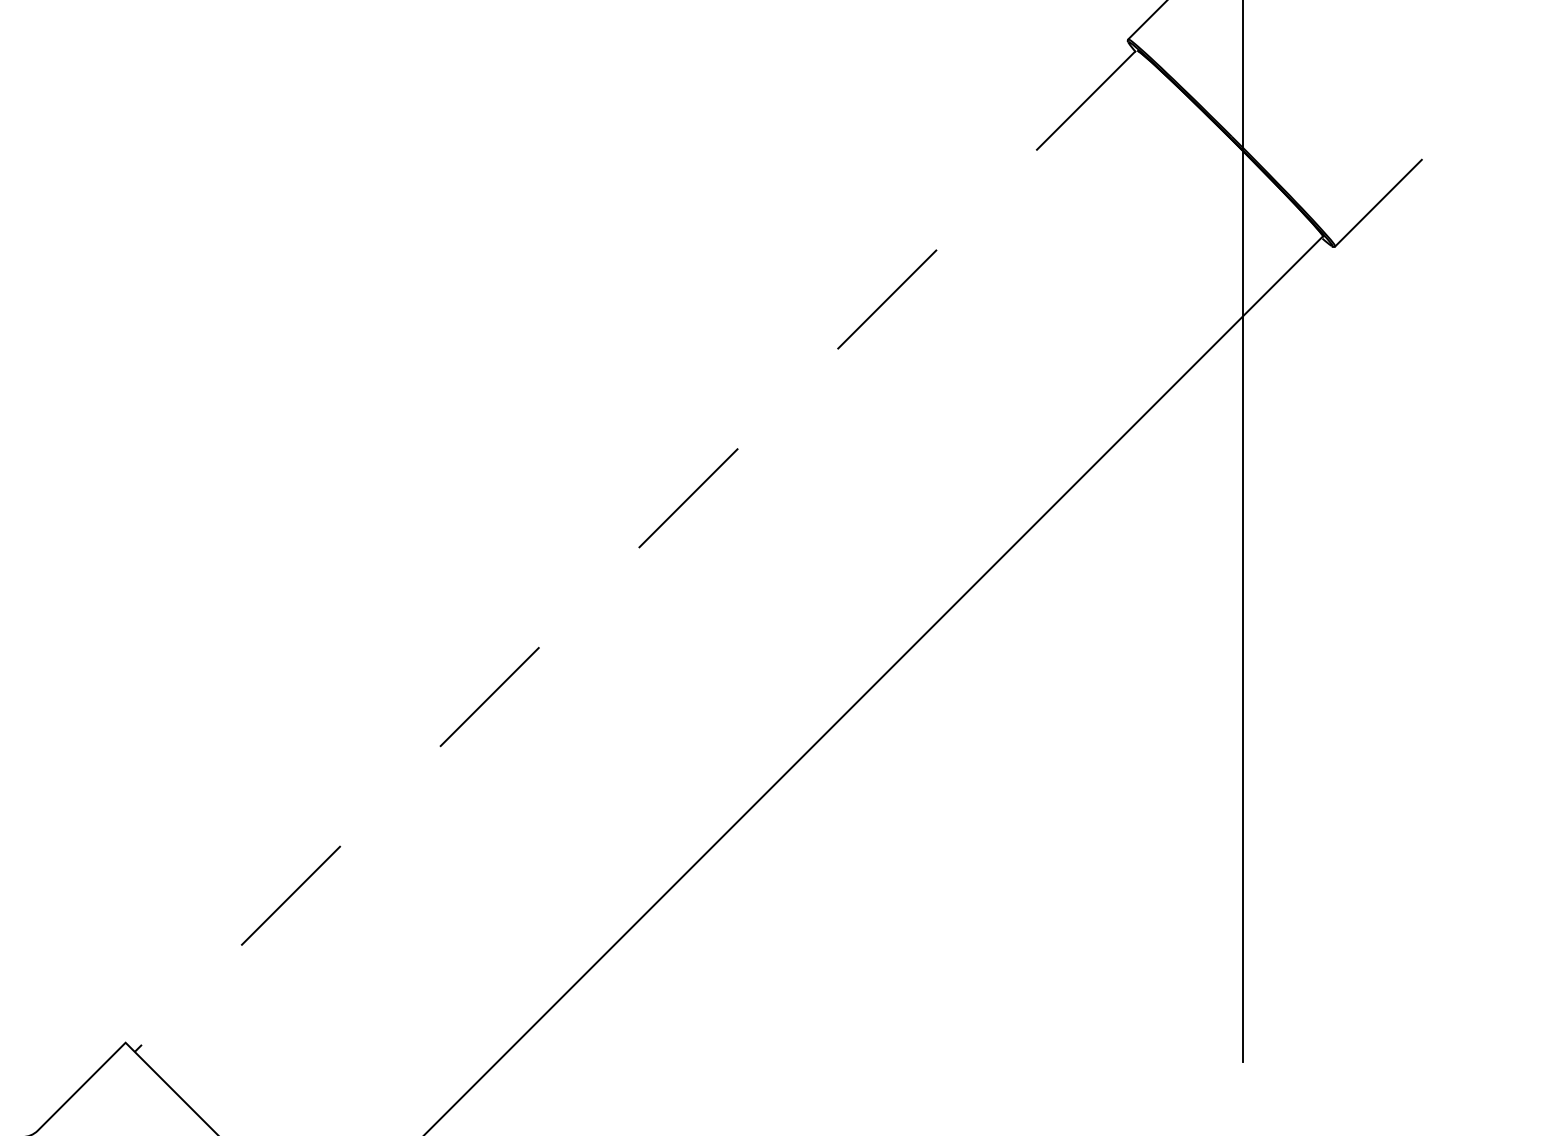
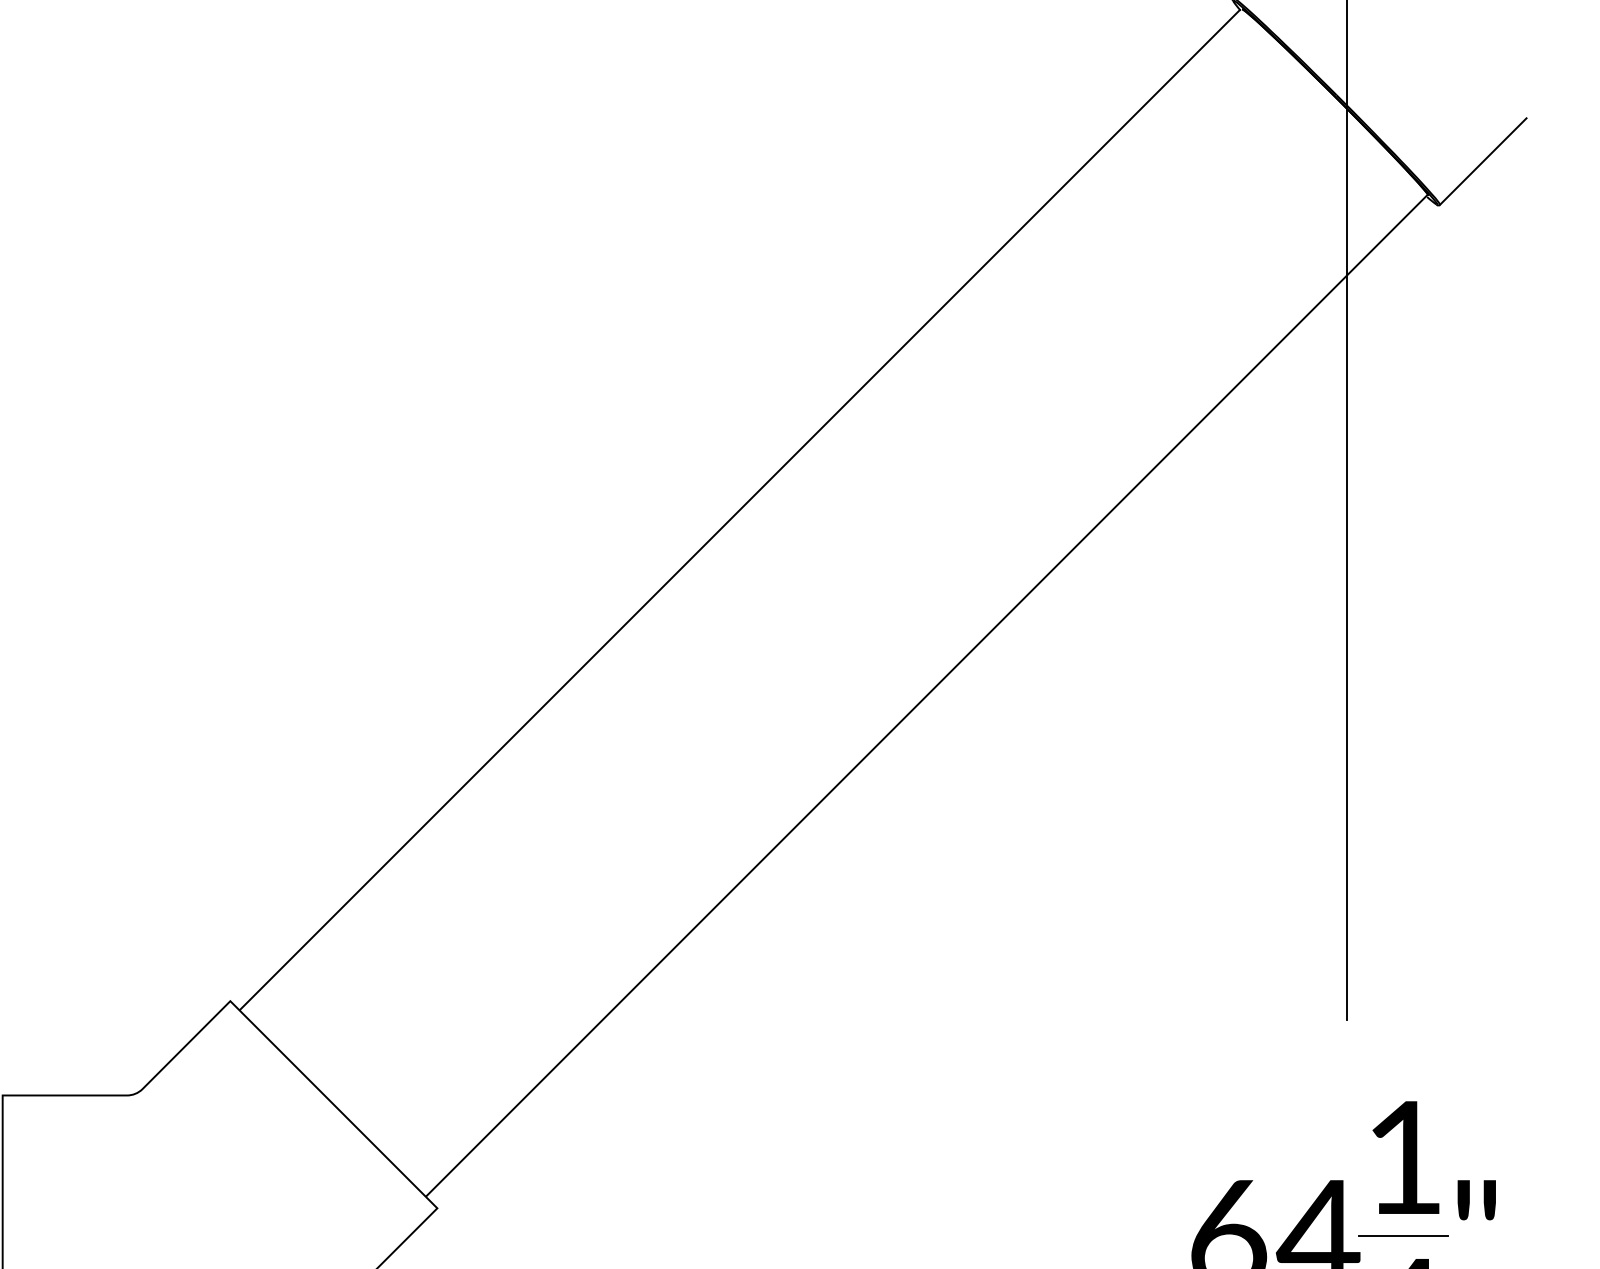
line: (634, 551) -> (739, 509), dashed -> solid

